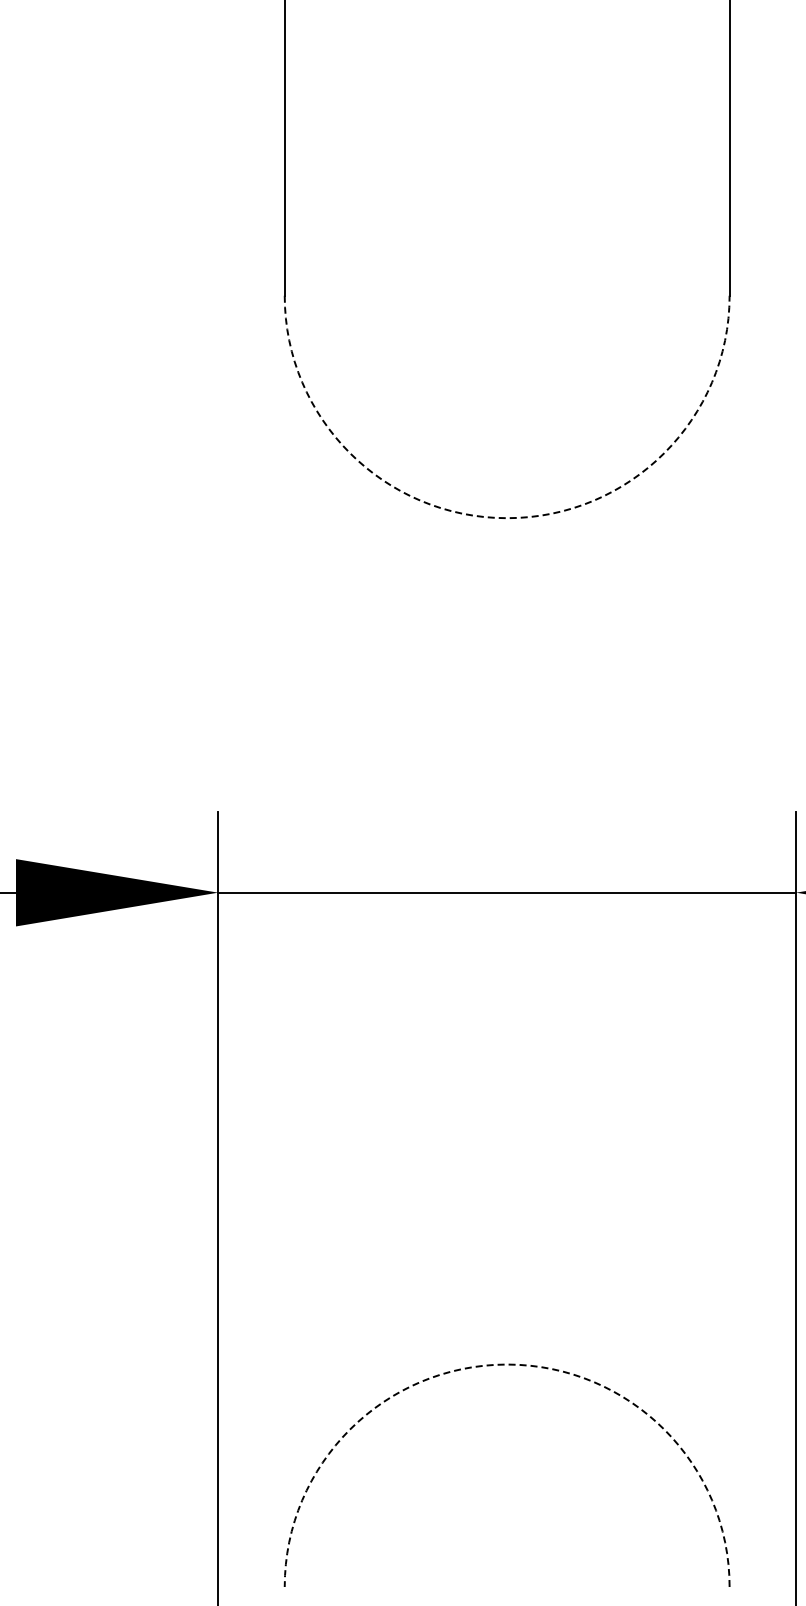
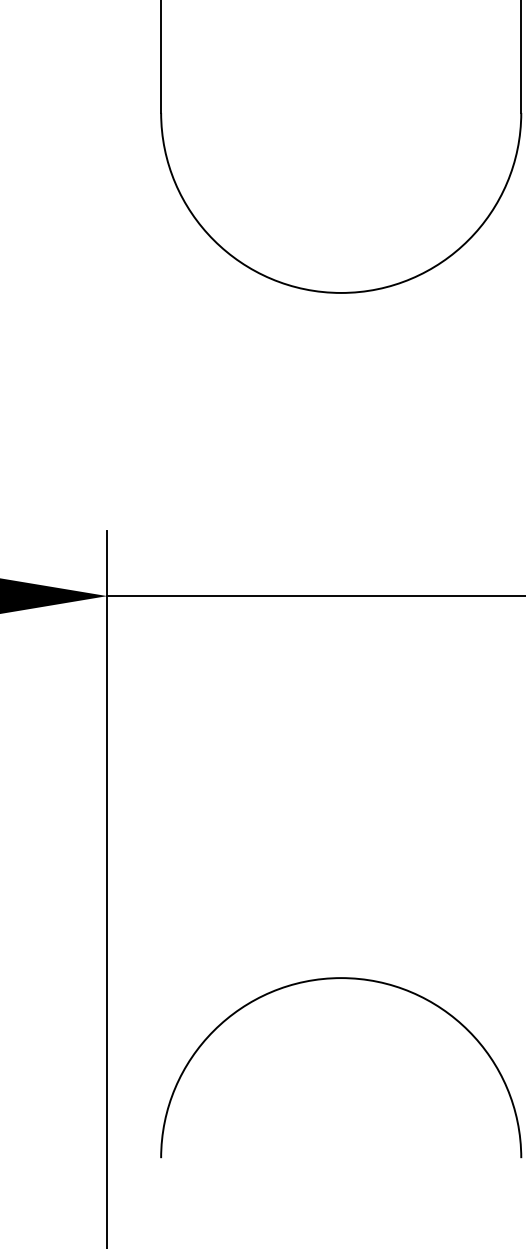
arc: (507, 518) -> (341, 293), dashed -> solid
arc: (507, 1364) -> (341, 978), dashed -> solid

